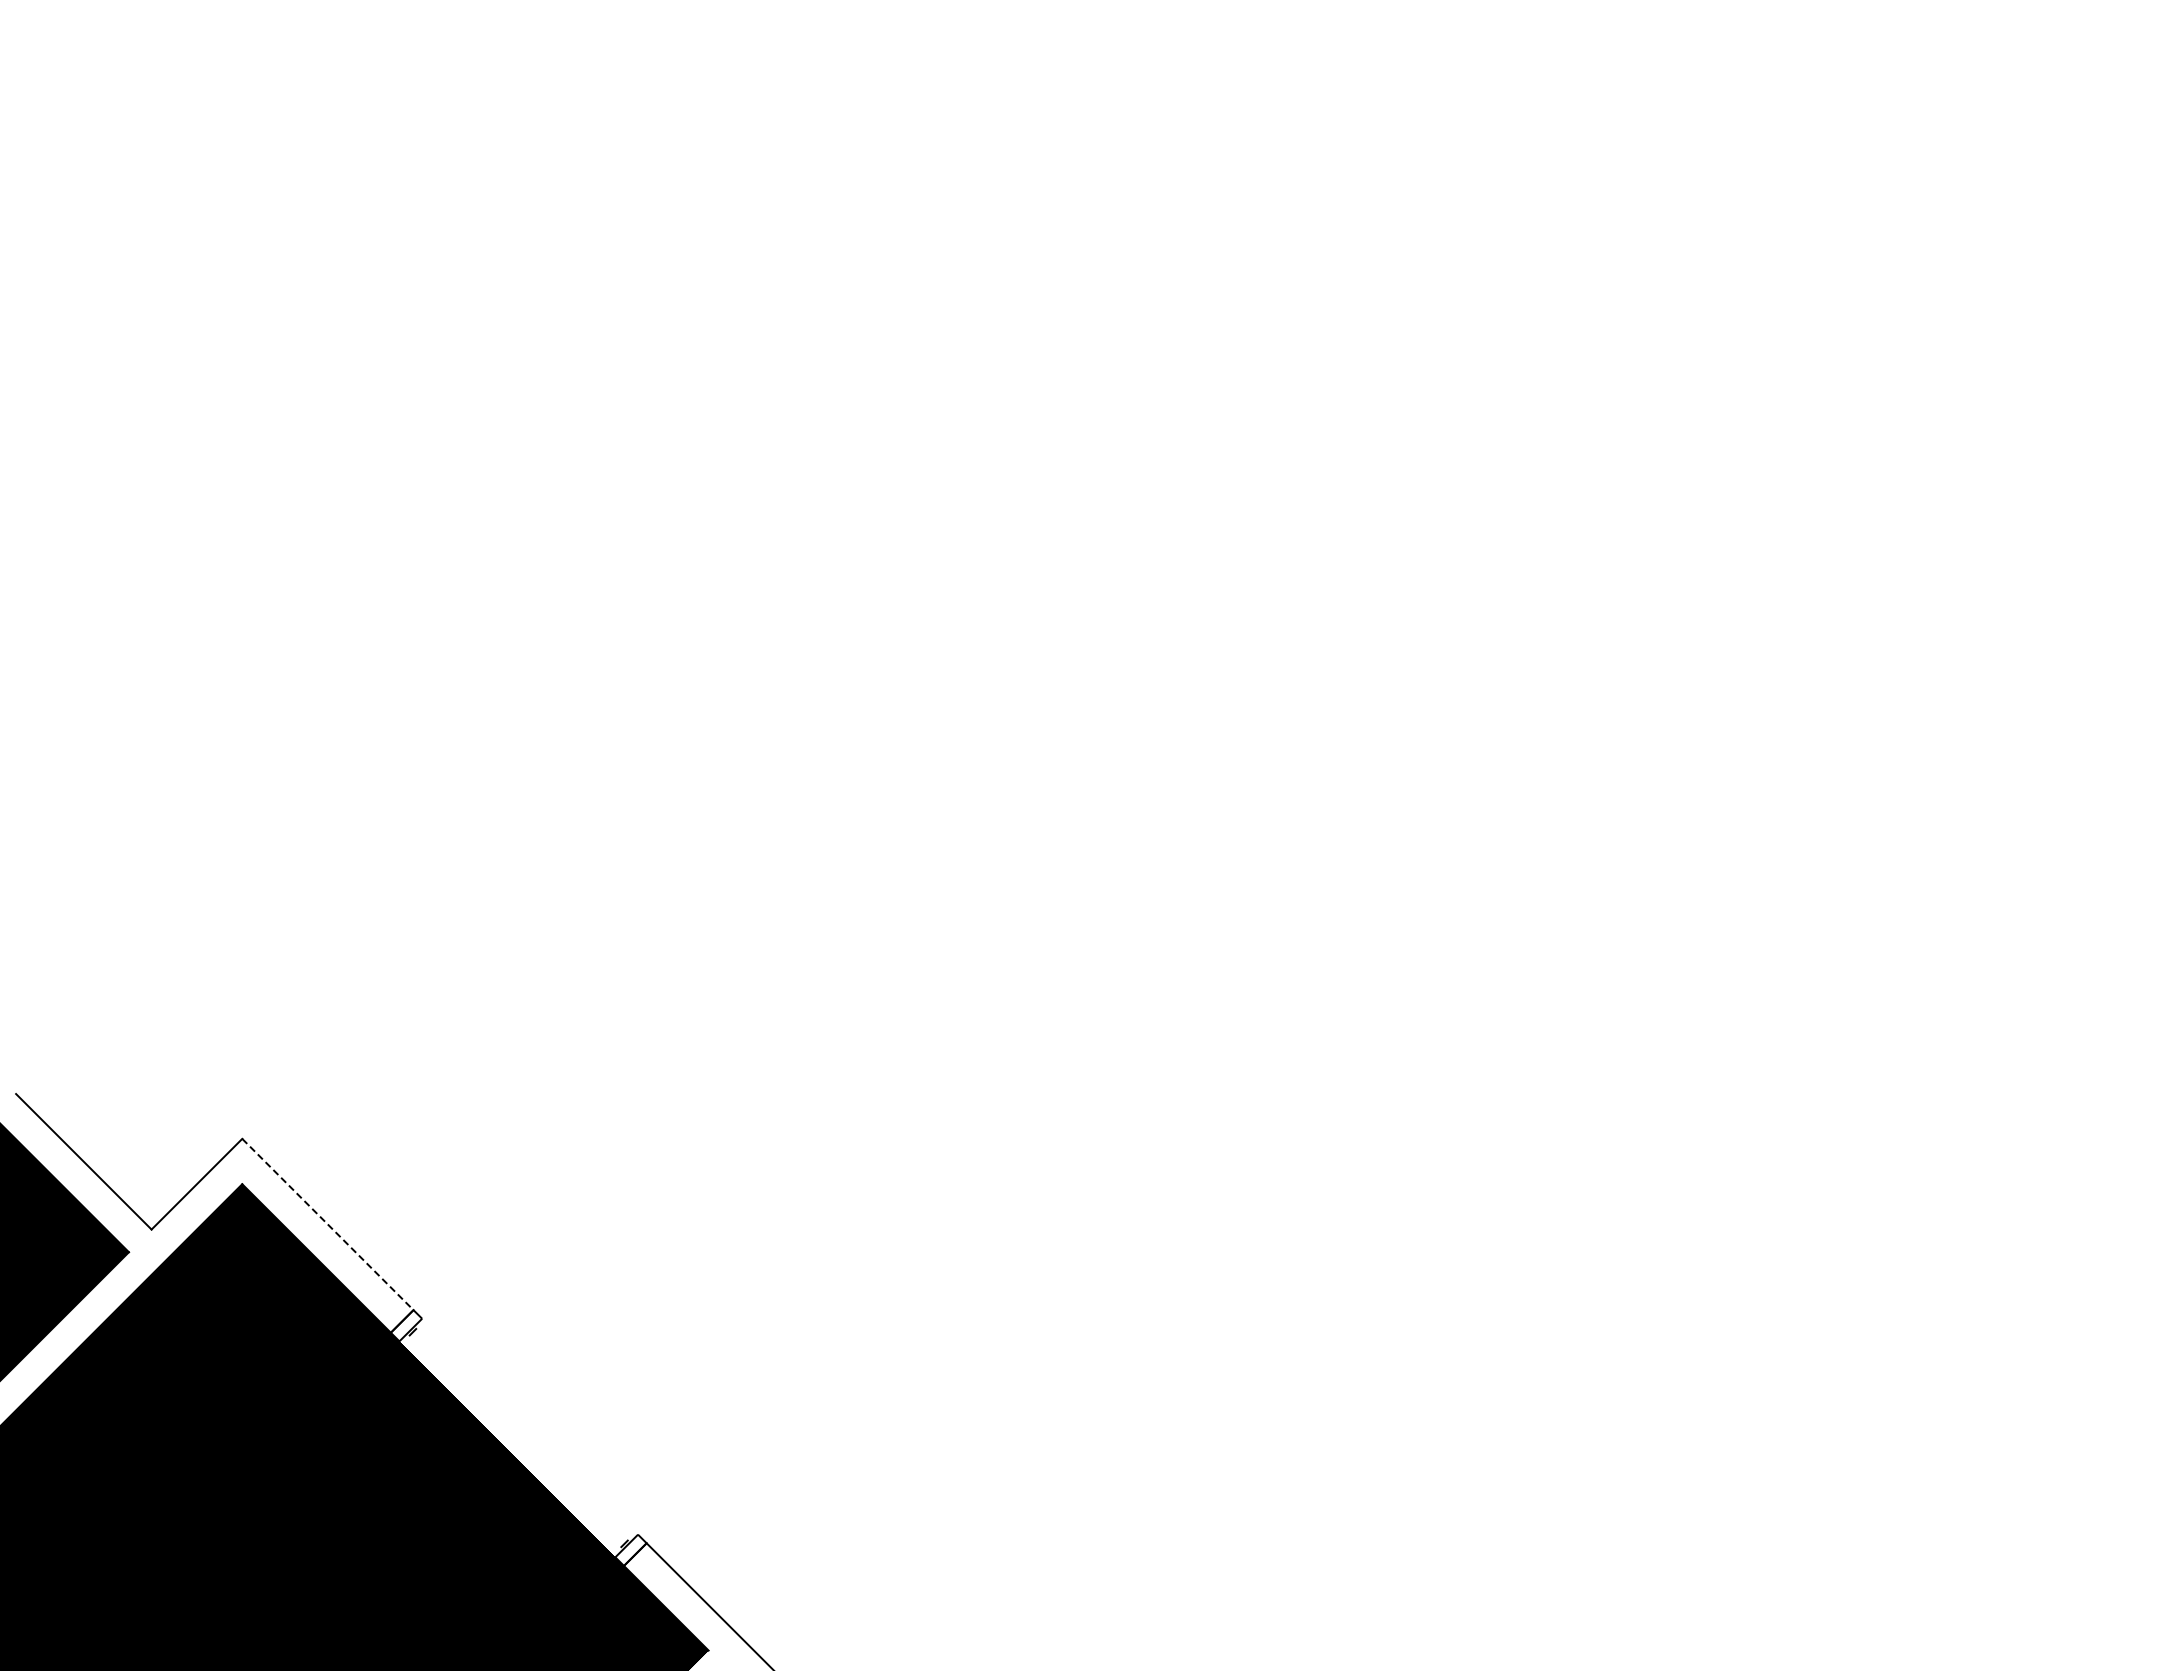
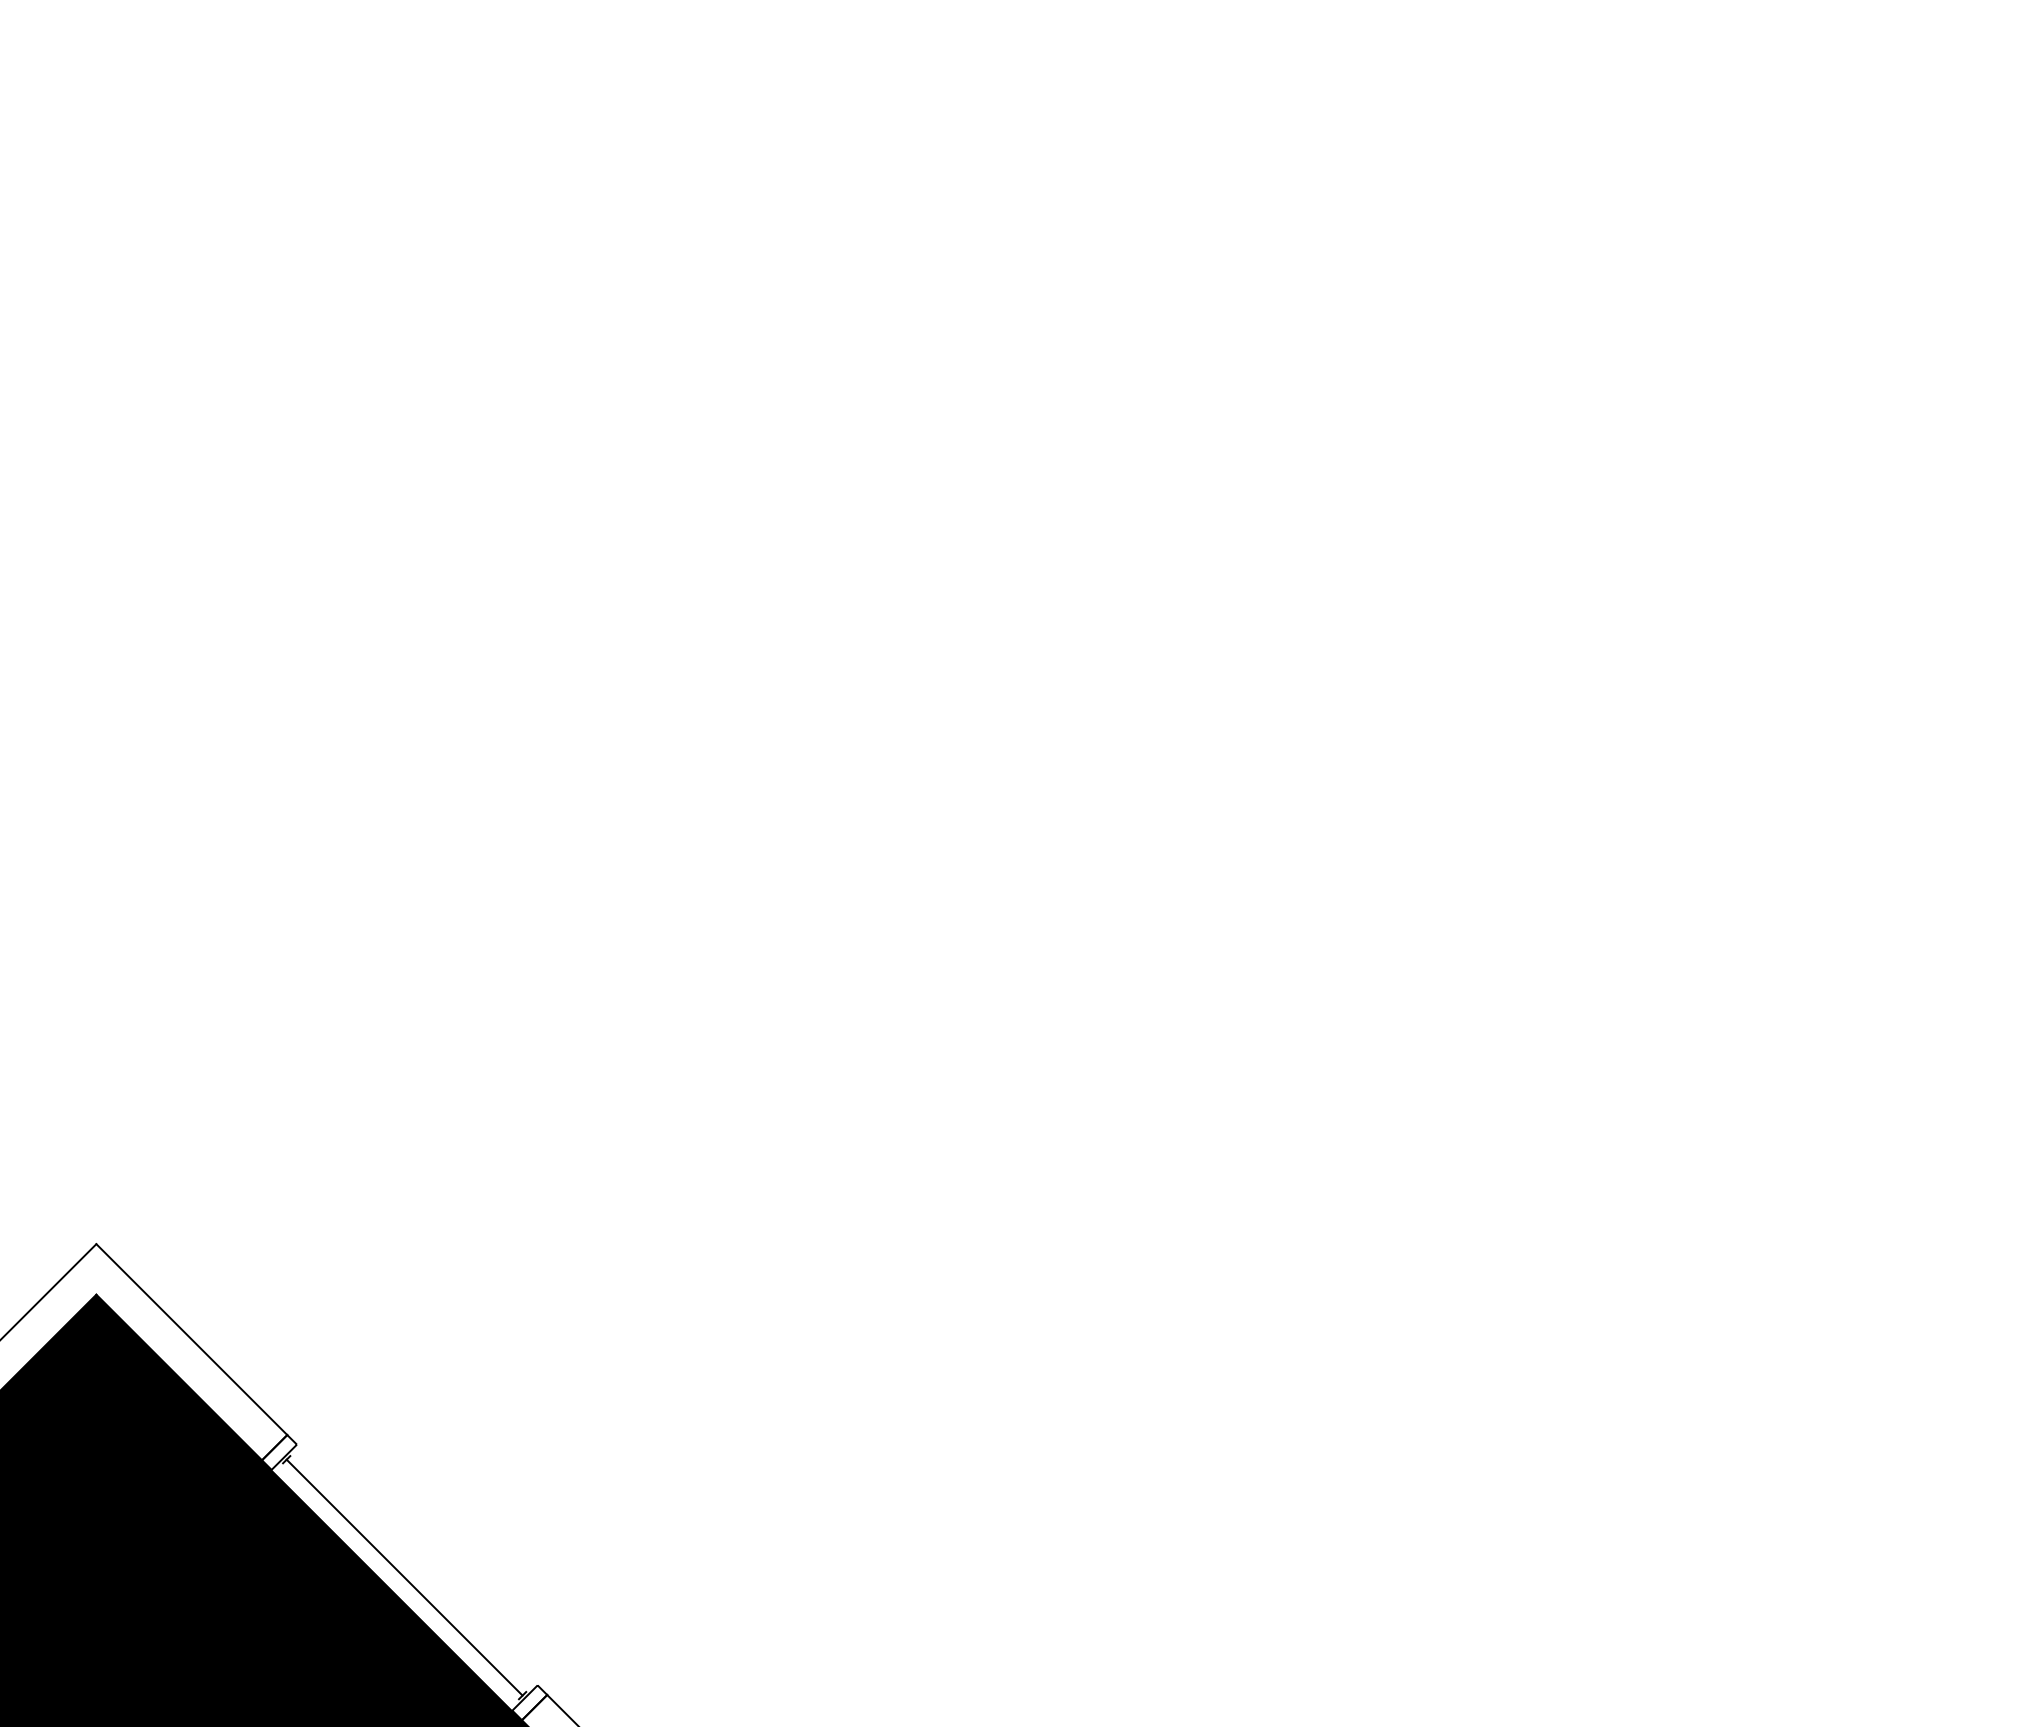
line: (328, 1224) -> (192, 1339), dashed -> solid
line: (518, 1437) -> (404, 1577), added

